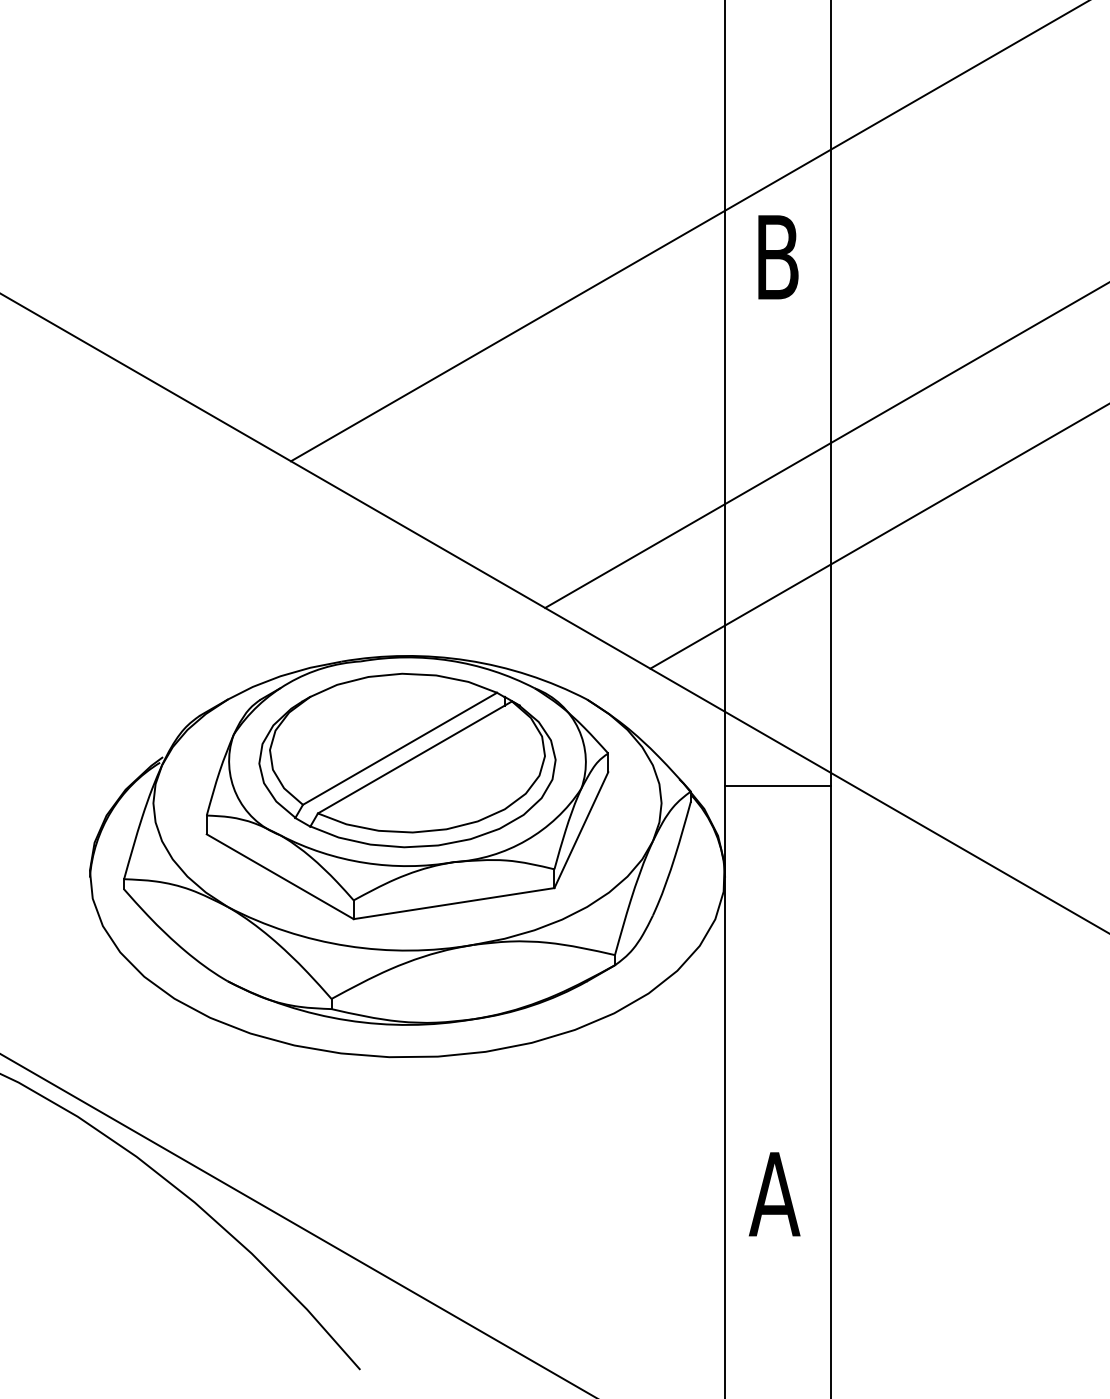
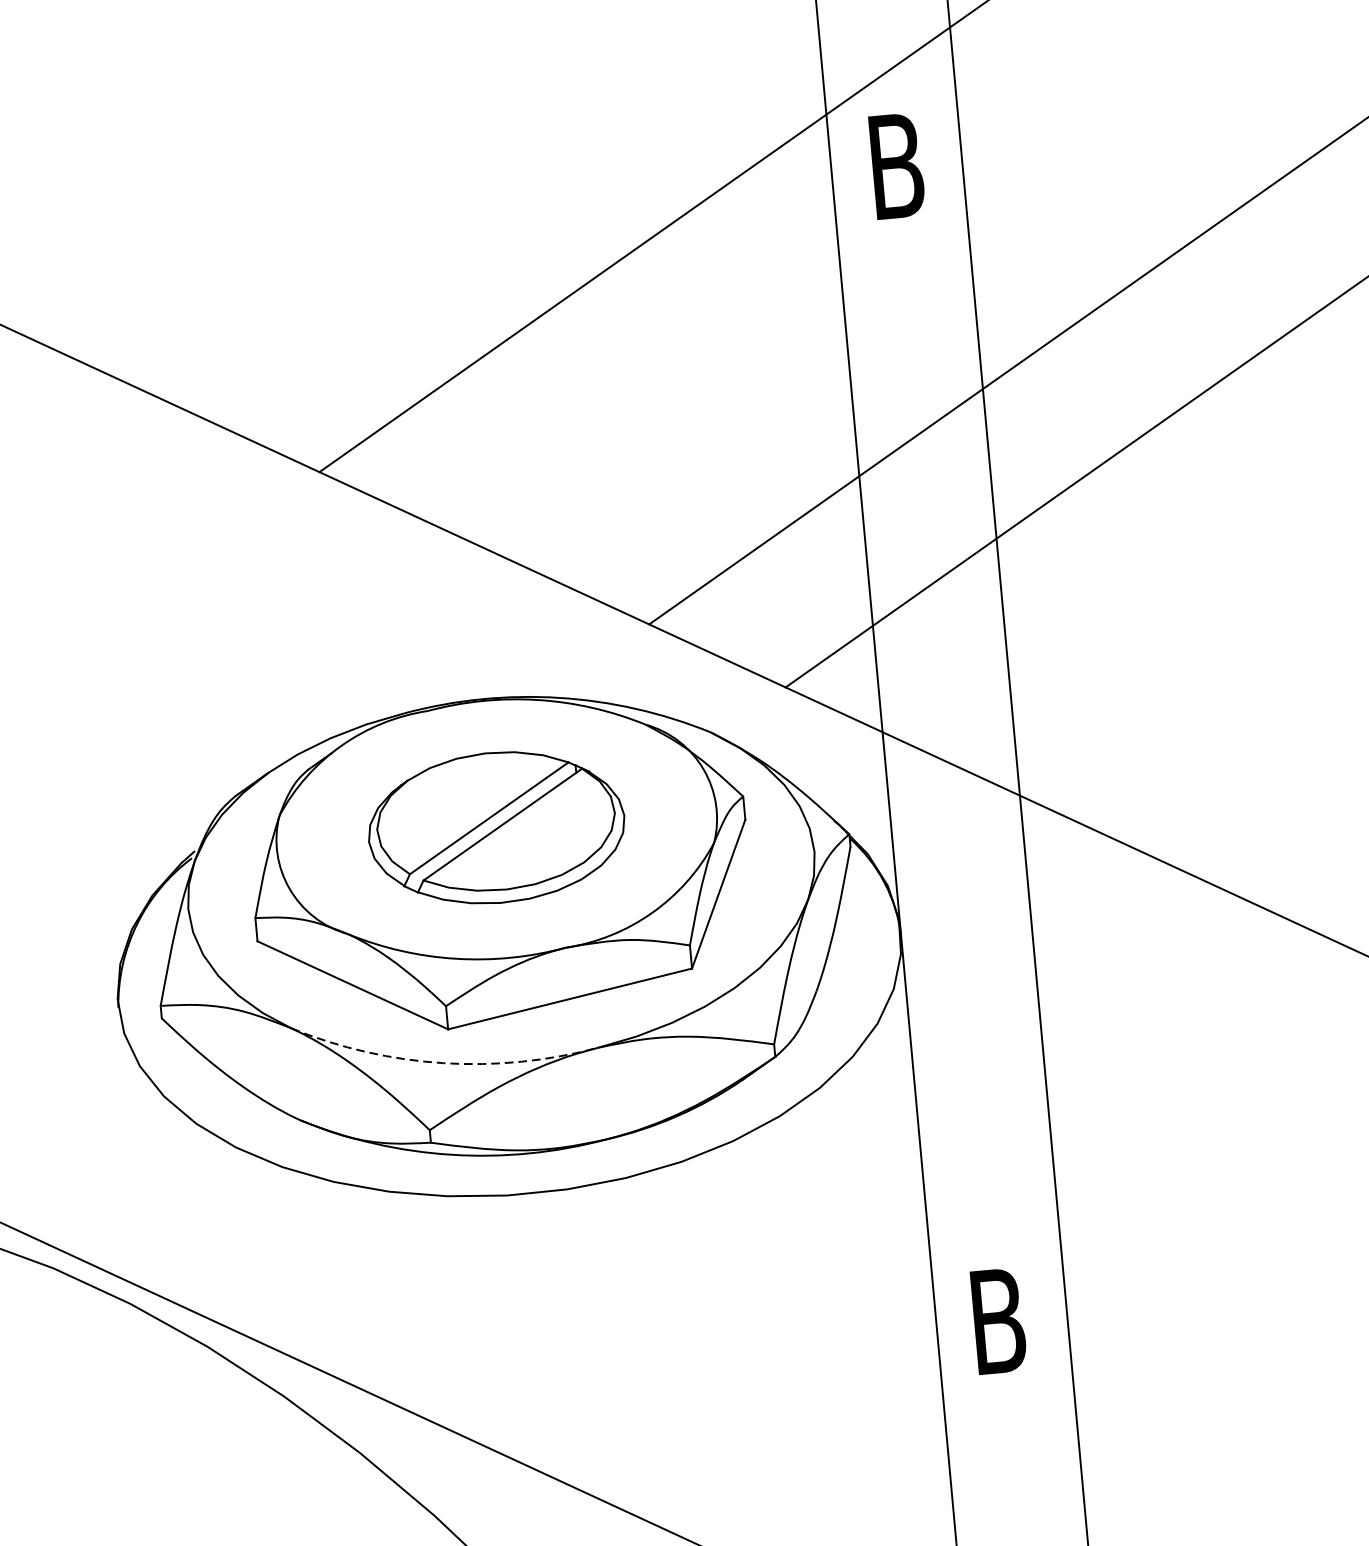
part: (407, 760) -> (496, 827), size x0.7
line: (777, 786) -> (955, 818), removed
arc: (347, 946) -> (443, 1063), solid -> dashed
text: (774, 1194) -> (997, 1321), A -> B

